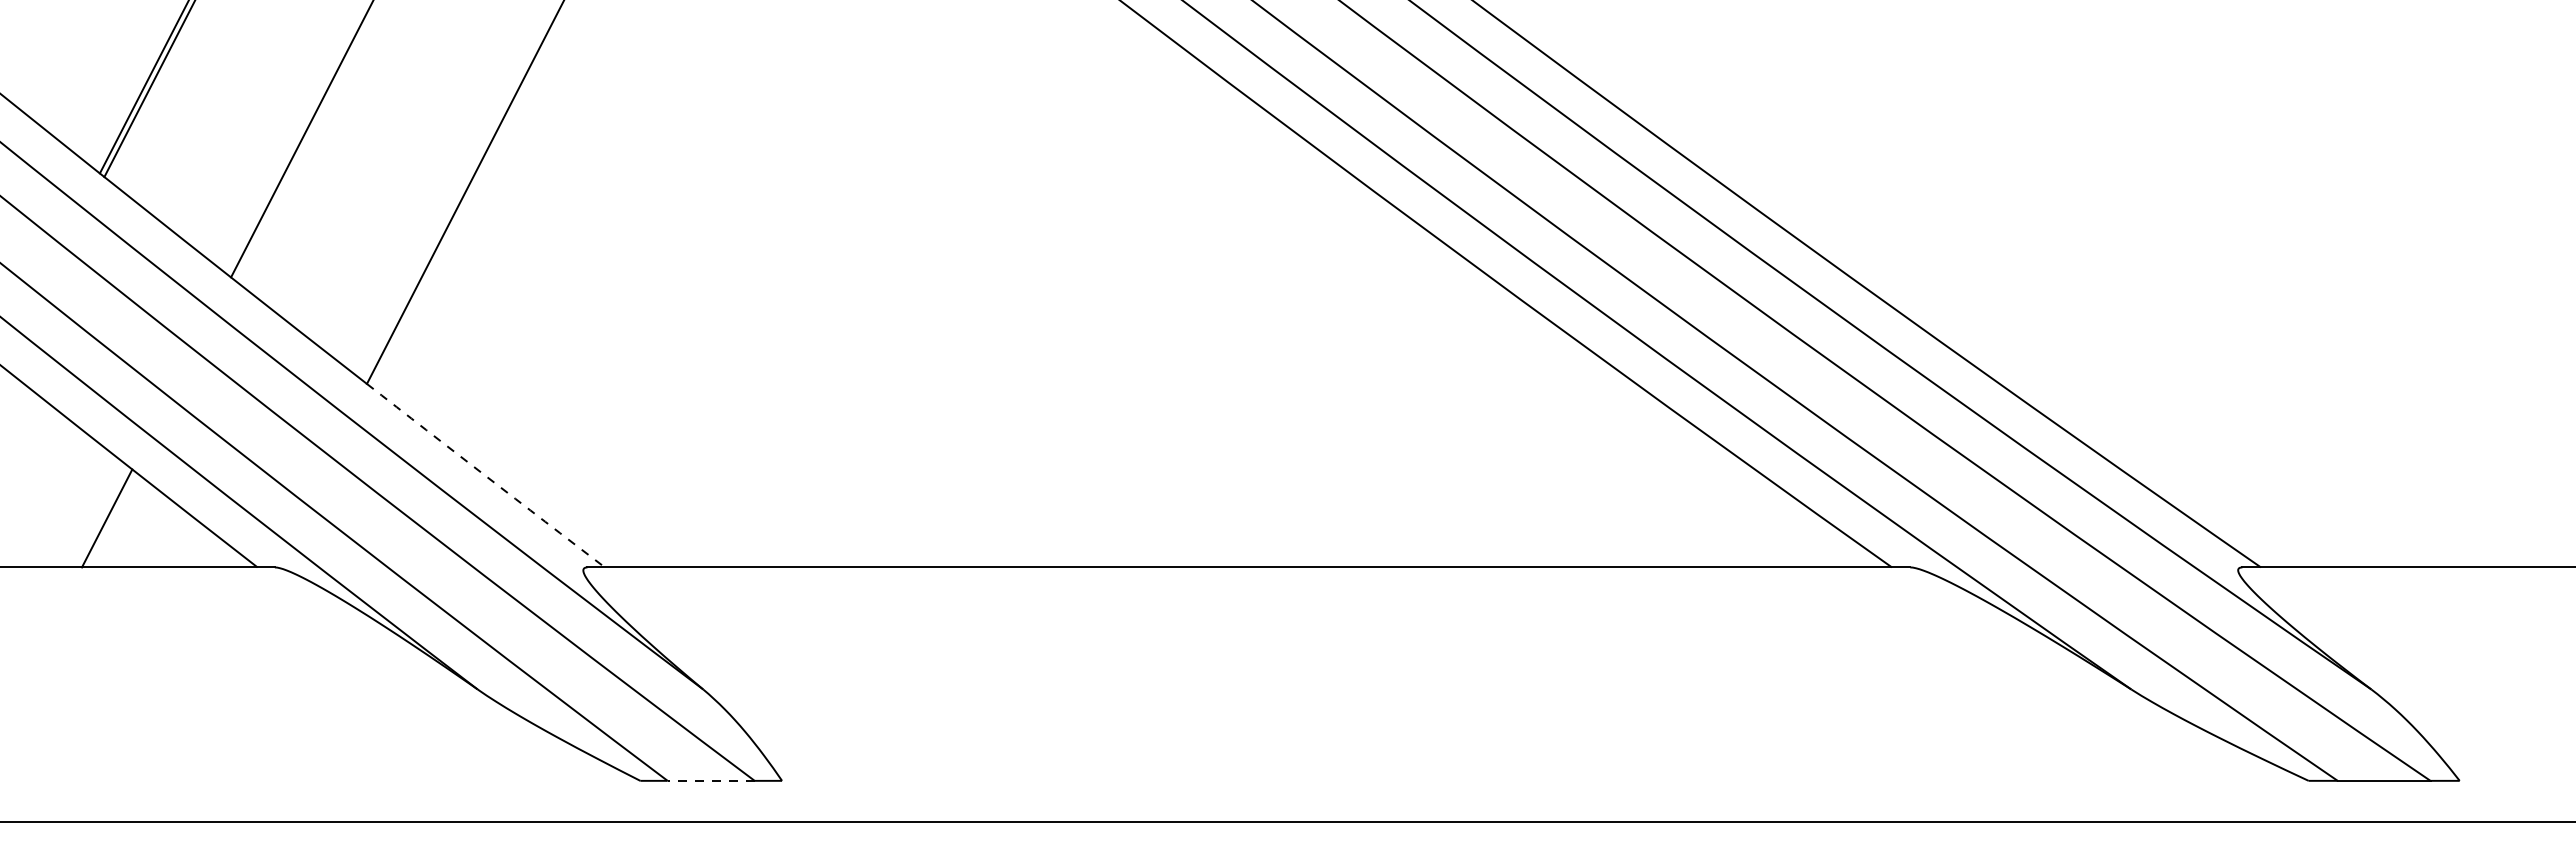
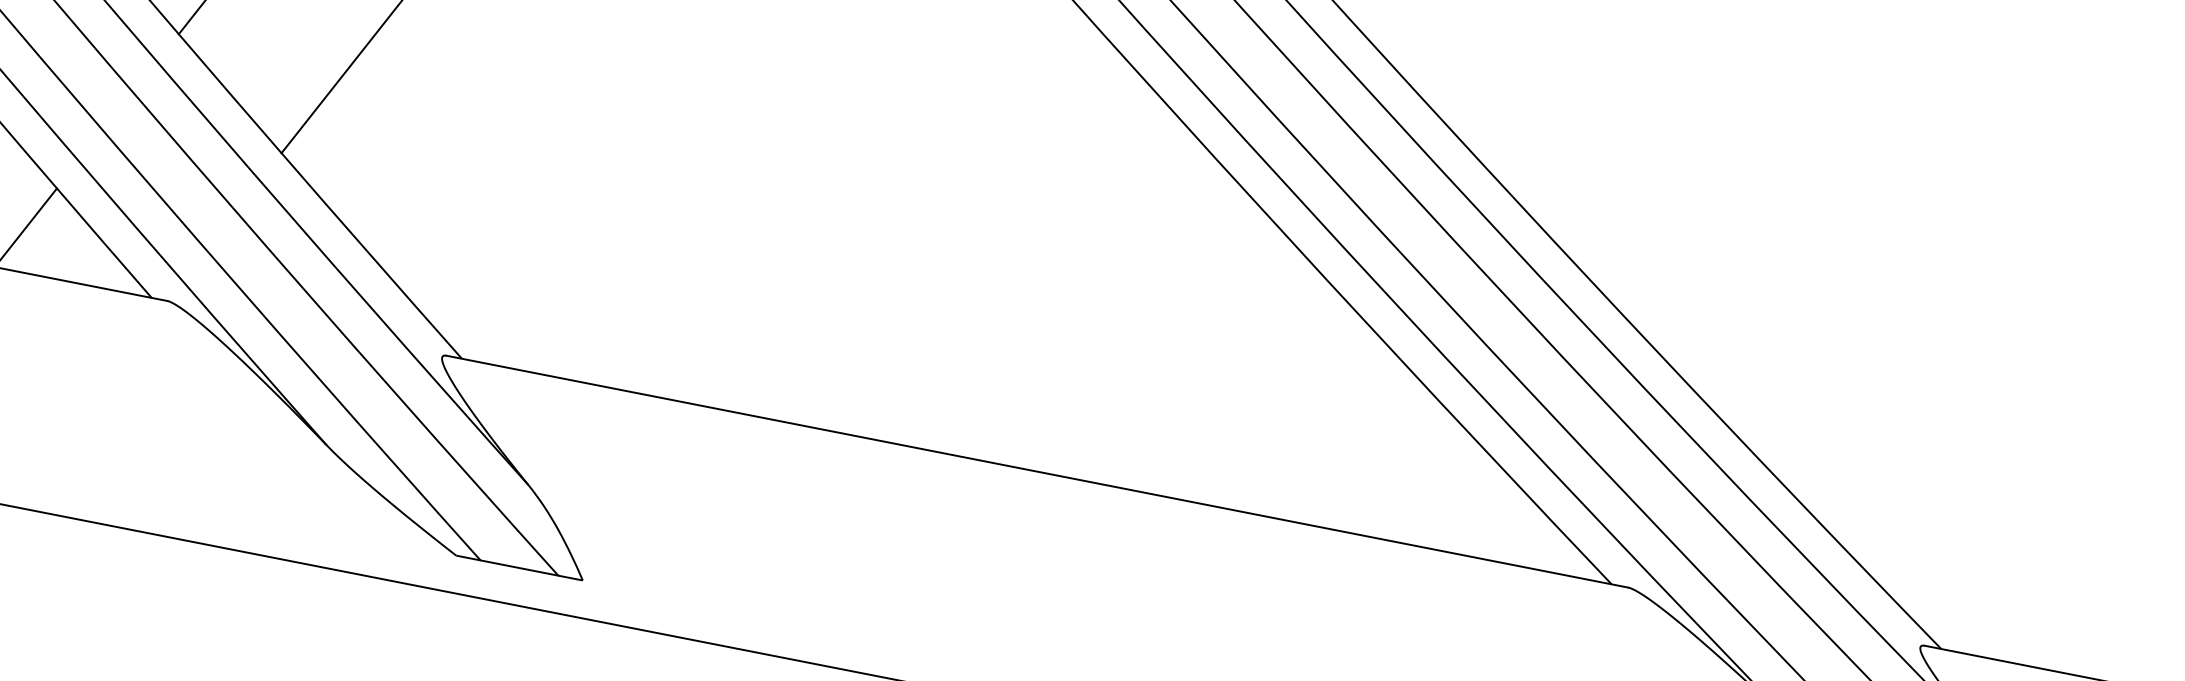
arc: (485, 475) -> (371, 255), dashed -> solid
line: (711, 780) -> (519, 567), dashed -> solid

